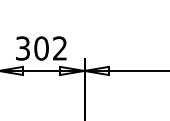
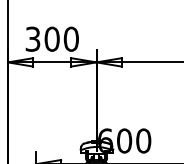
text: (59, 47) -> (70, 38), 302 -> 300

